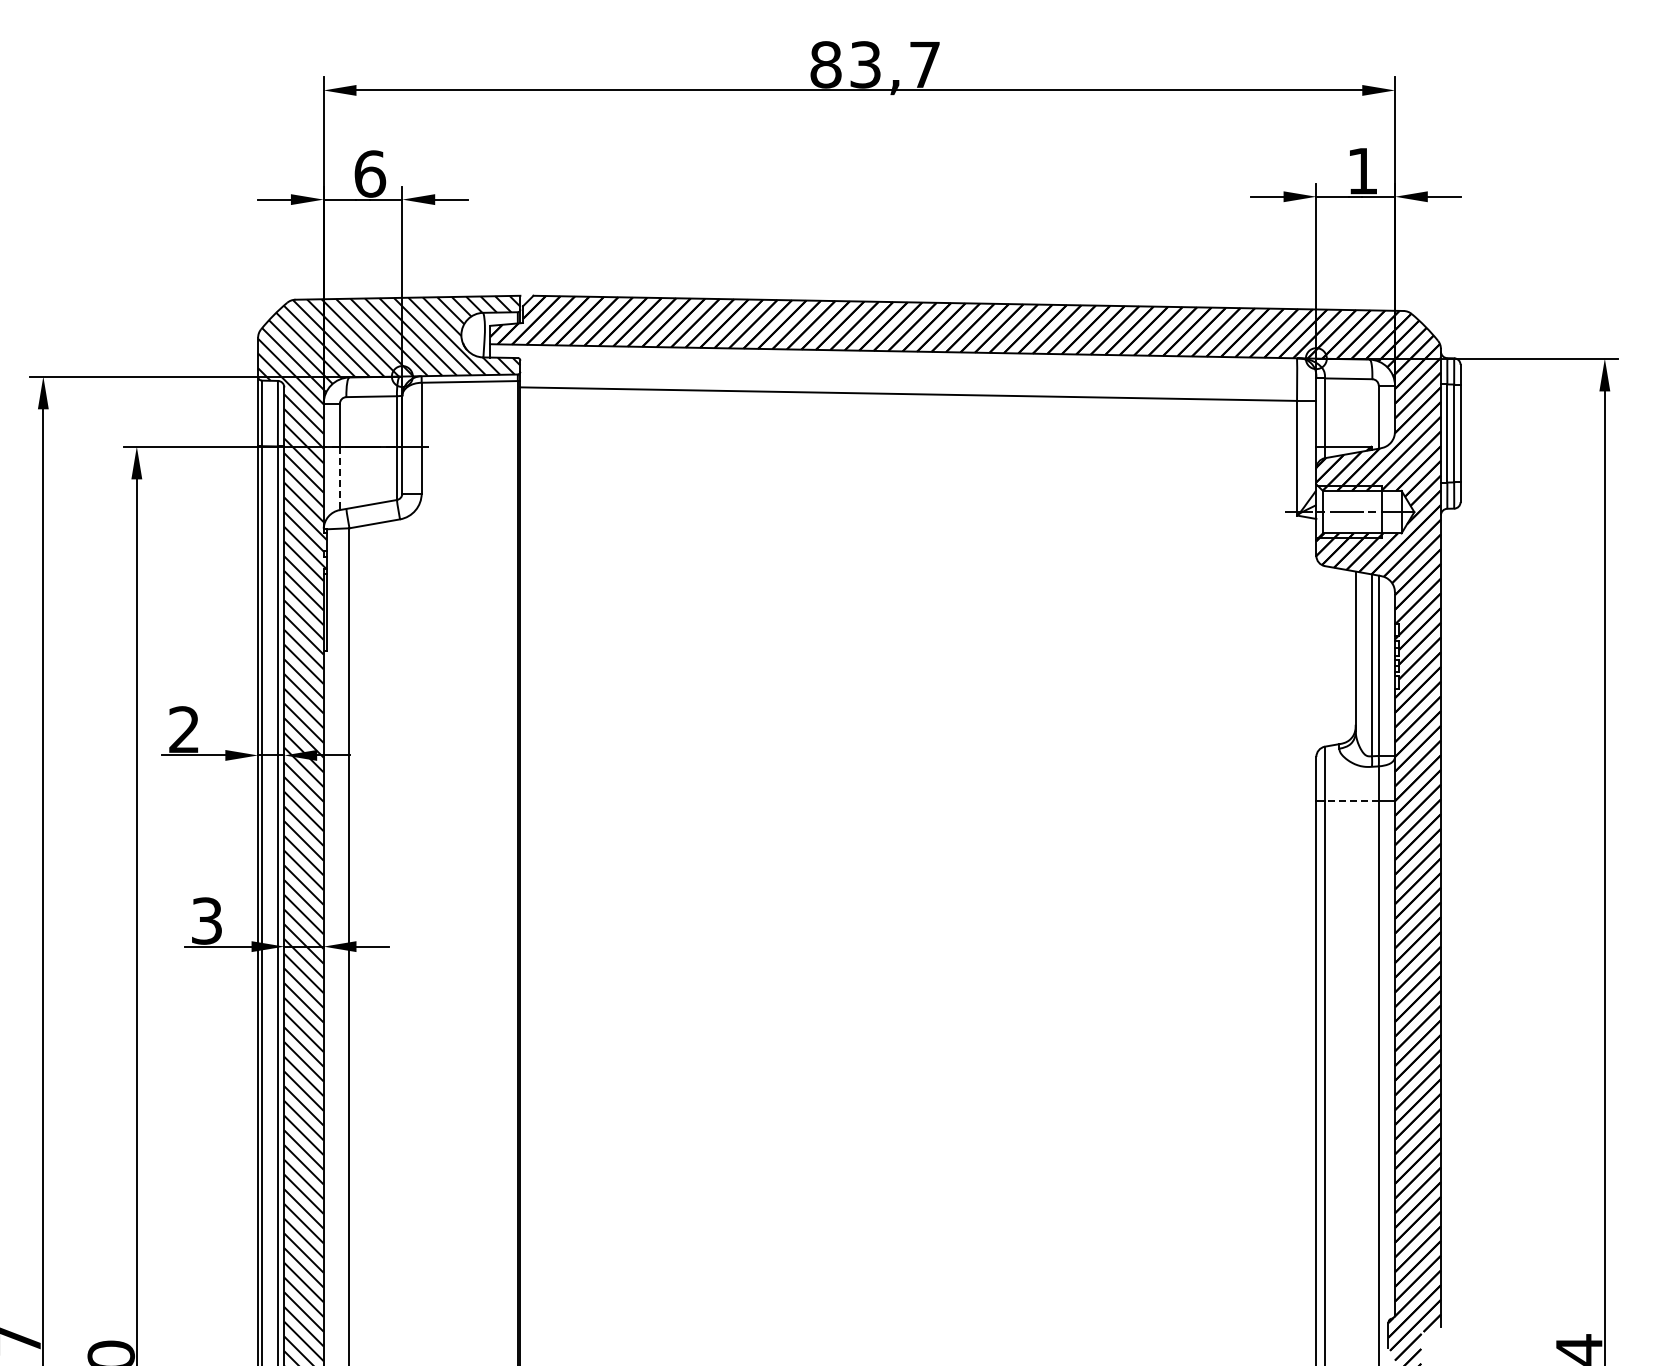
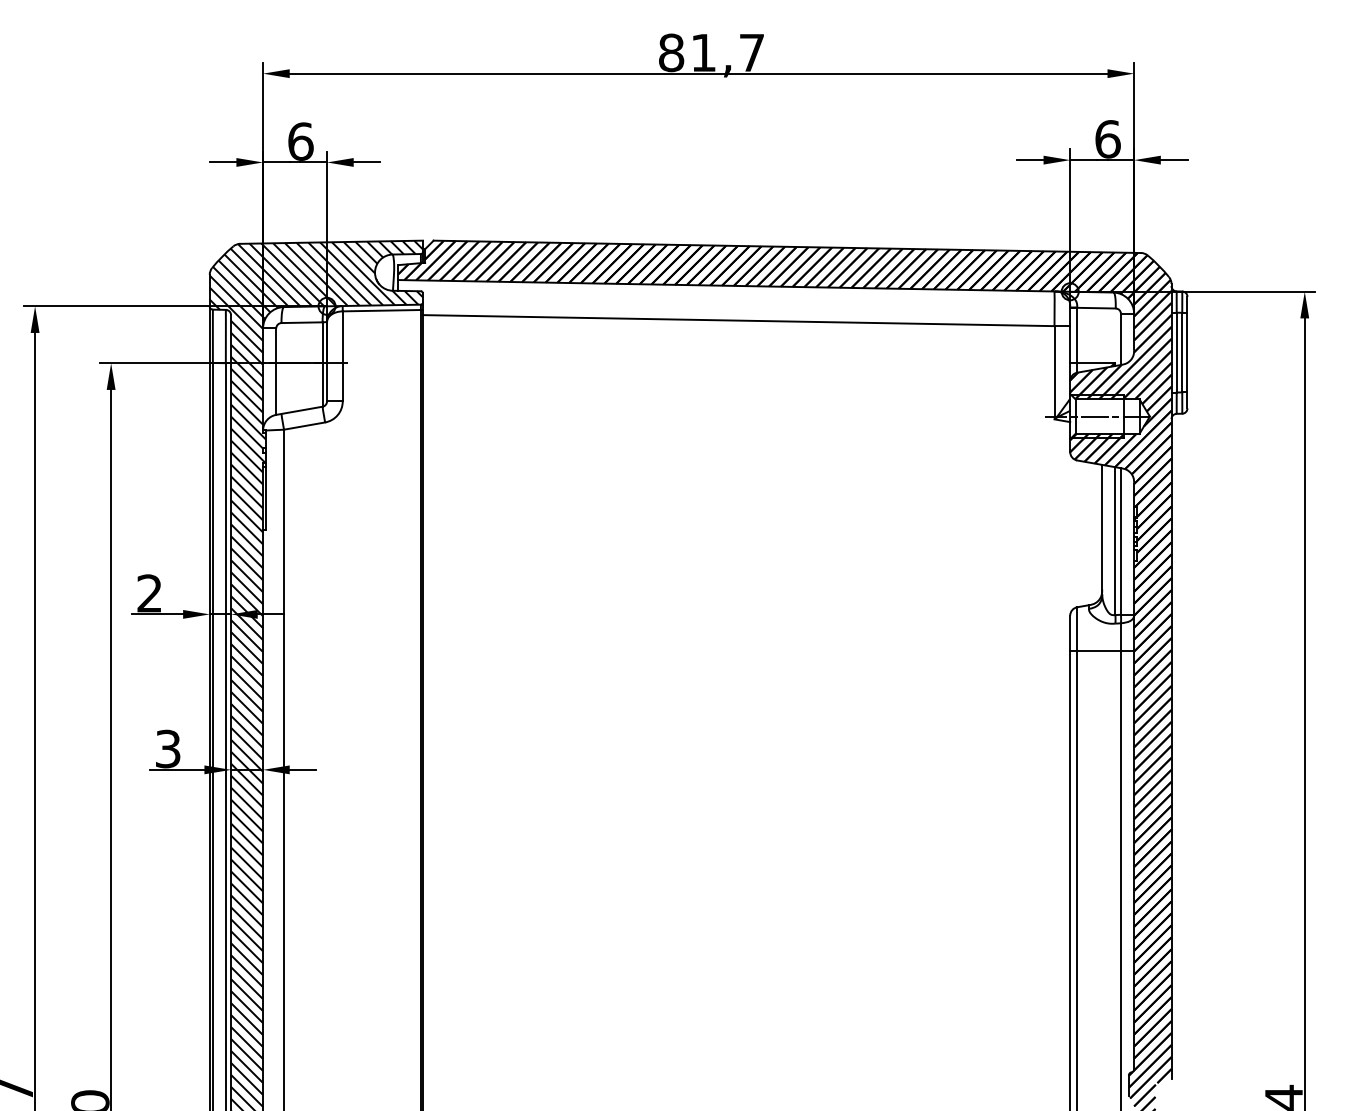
text: (865, 64) -> (703, 52), 83,7 -> 81,7
text: (1362, 170) -> (1107, 138), 1 -> 6
line: (339, 478) -> (275, 389), dashed -> solid
line: (1351, 800) -> (1098, 651), dashed -> solid

